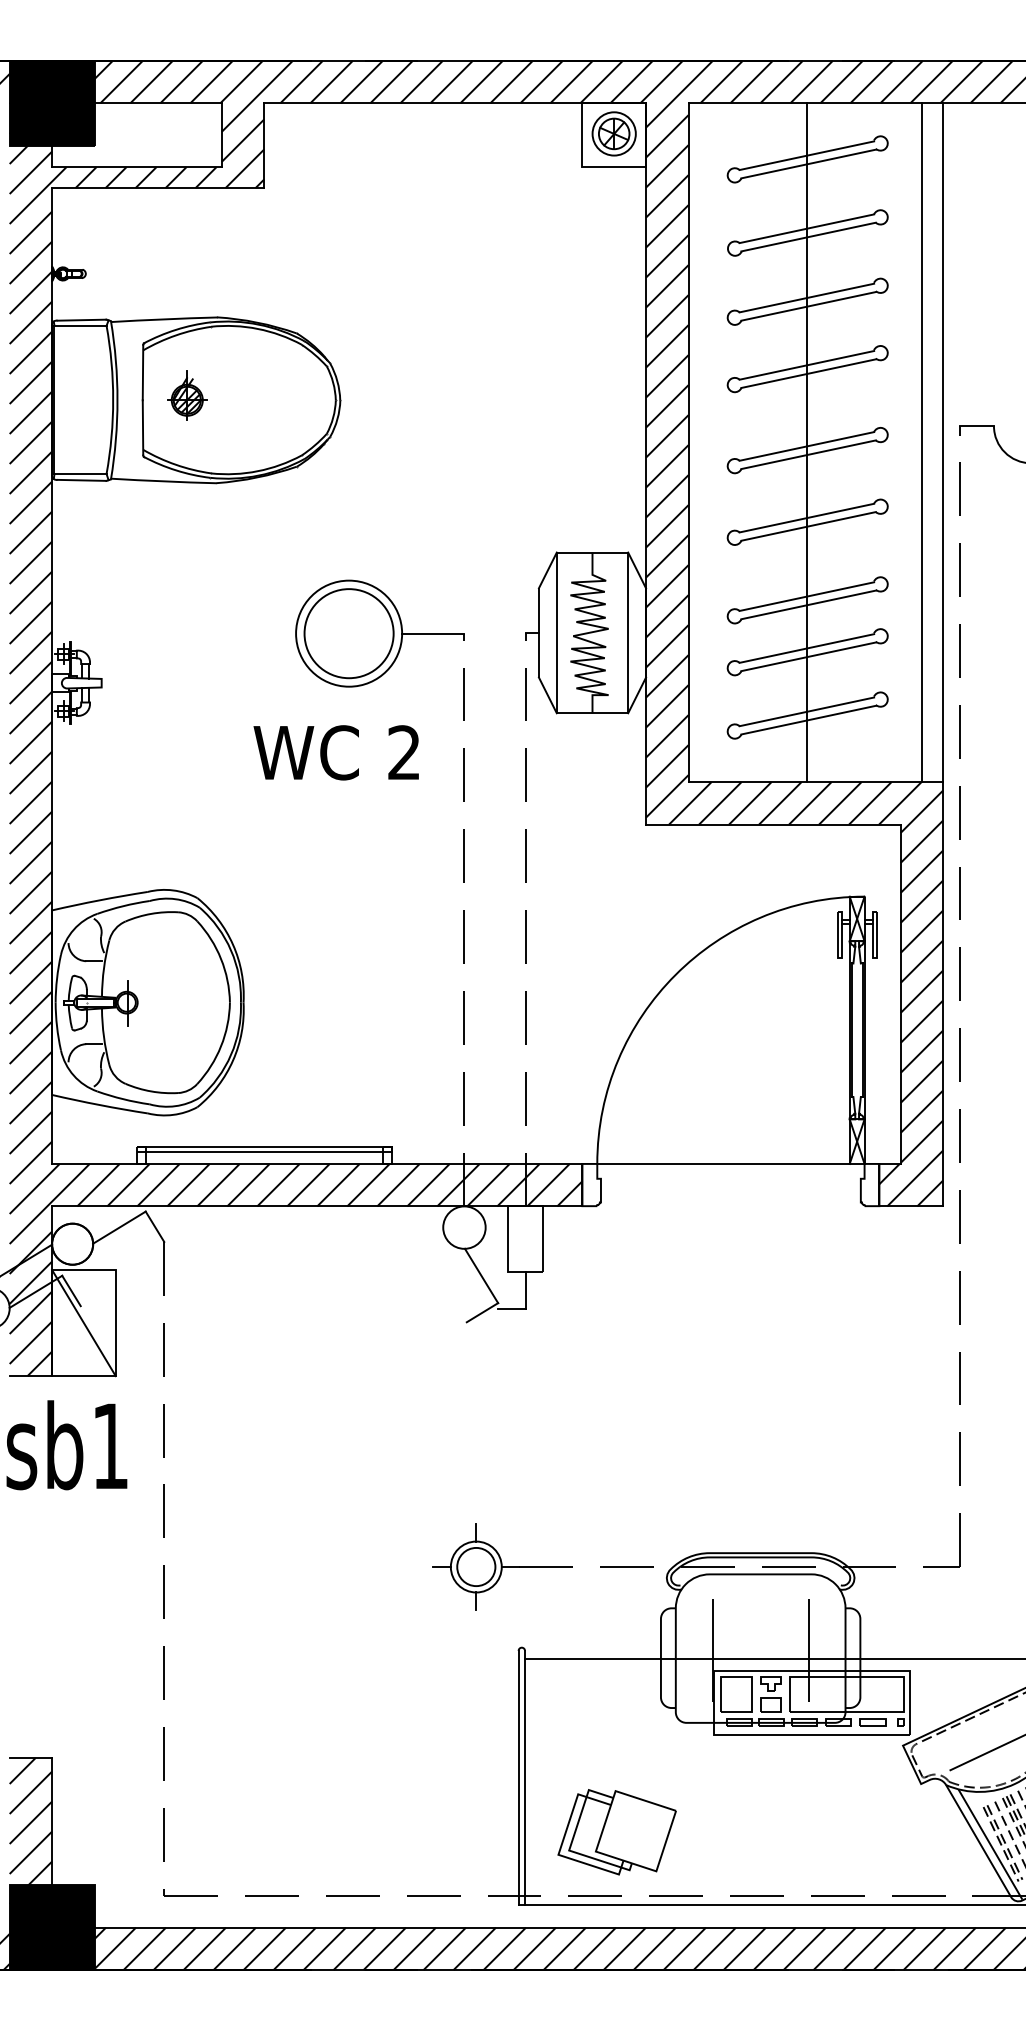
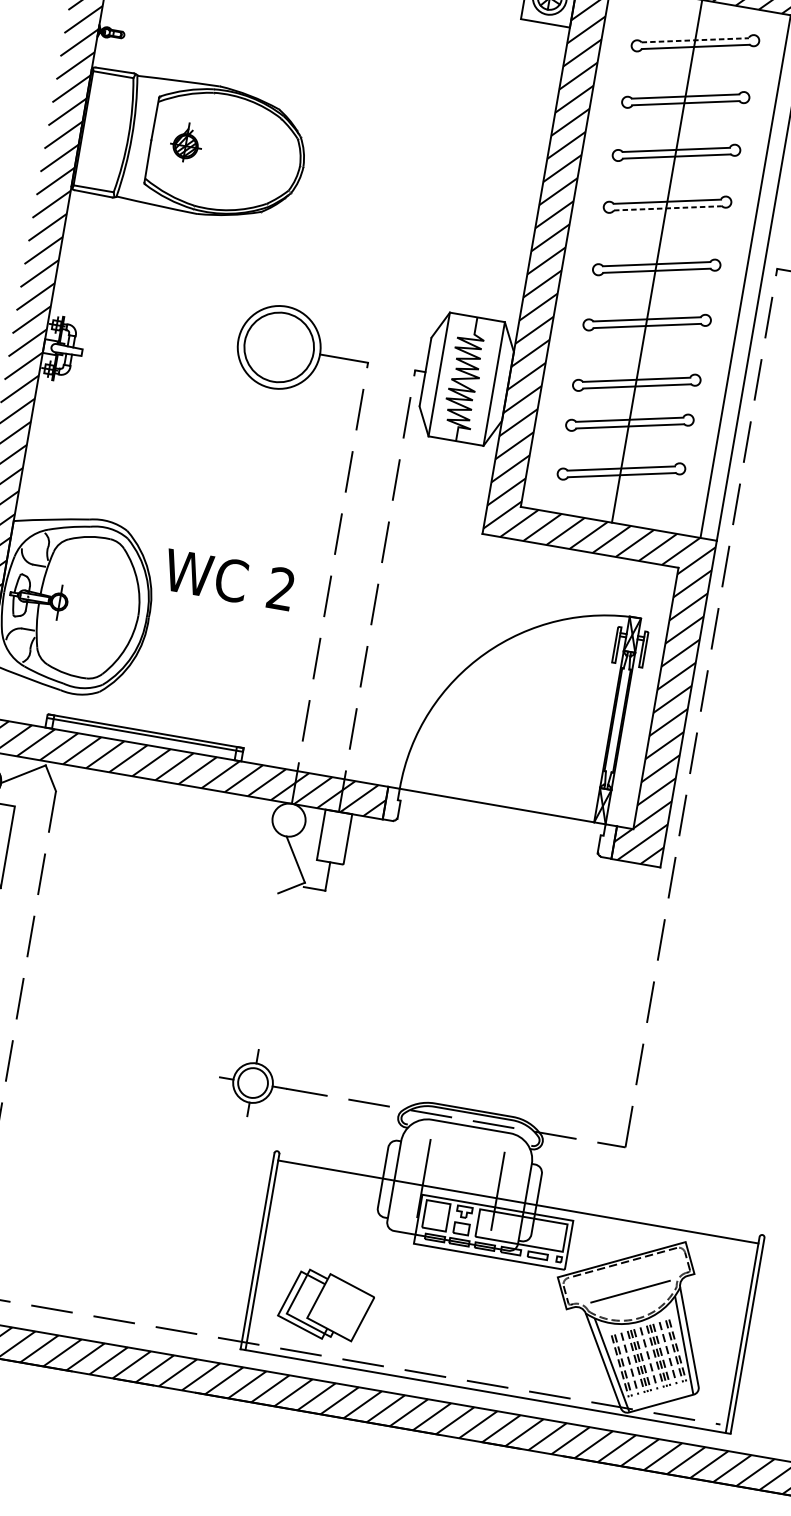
line: (806, 155) -> (695, 40), solid -> dashed
line: (808, 373) -> (667, 208), solid -> dashed
text: (335, 752) -> (228, 579), moved

